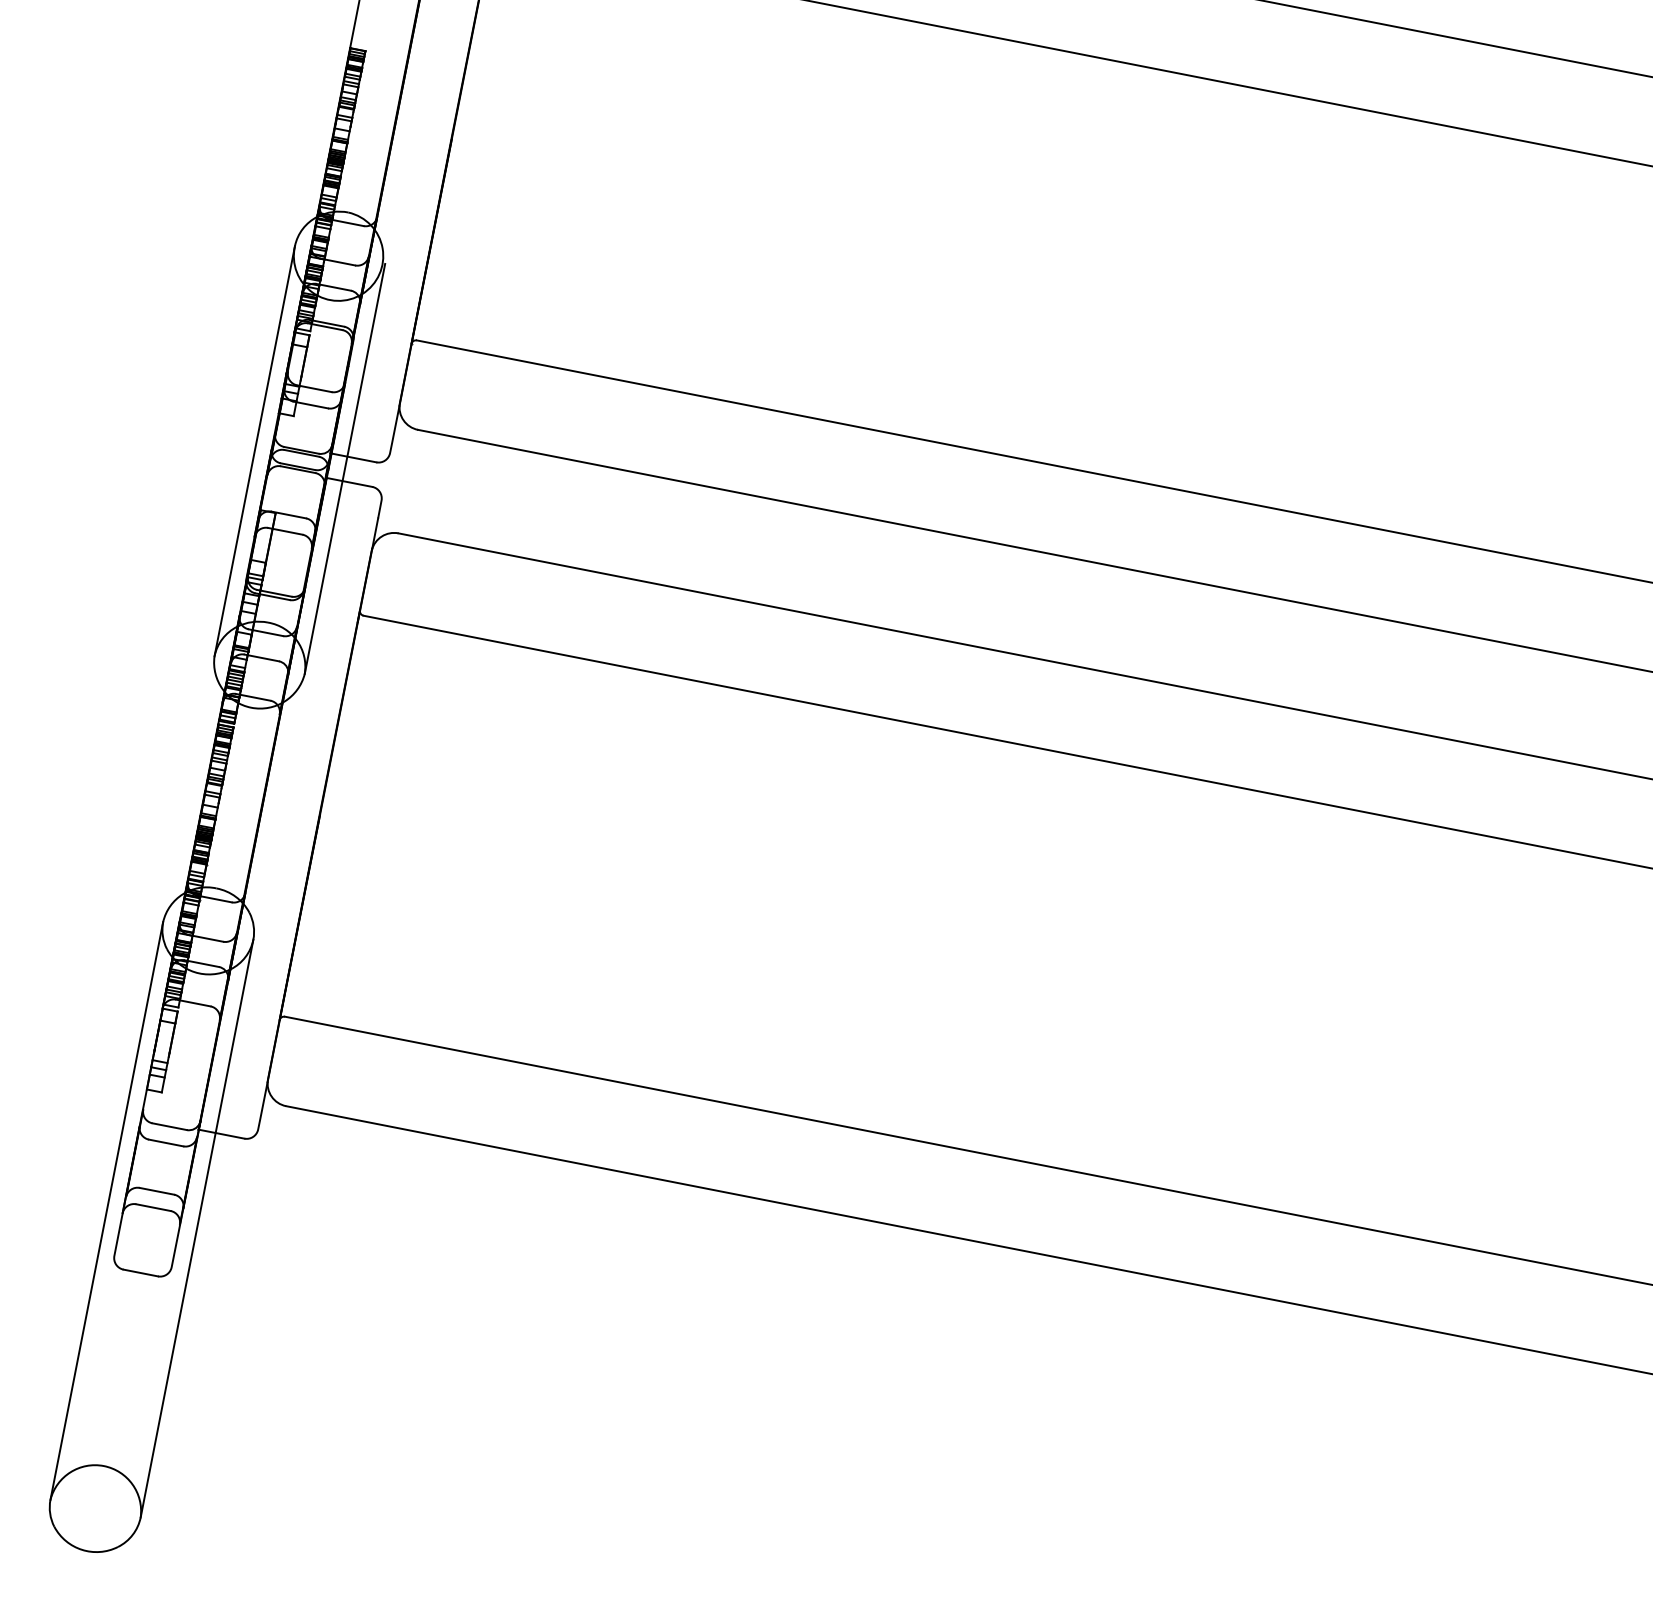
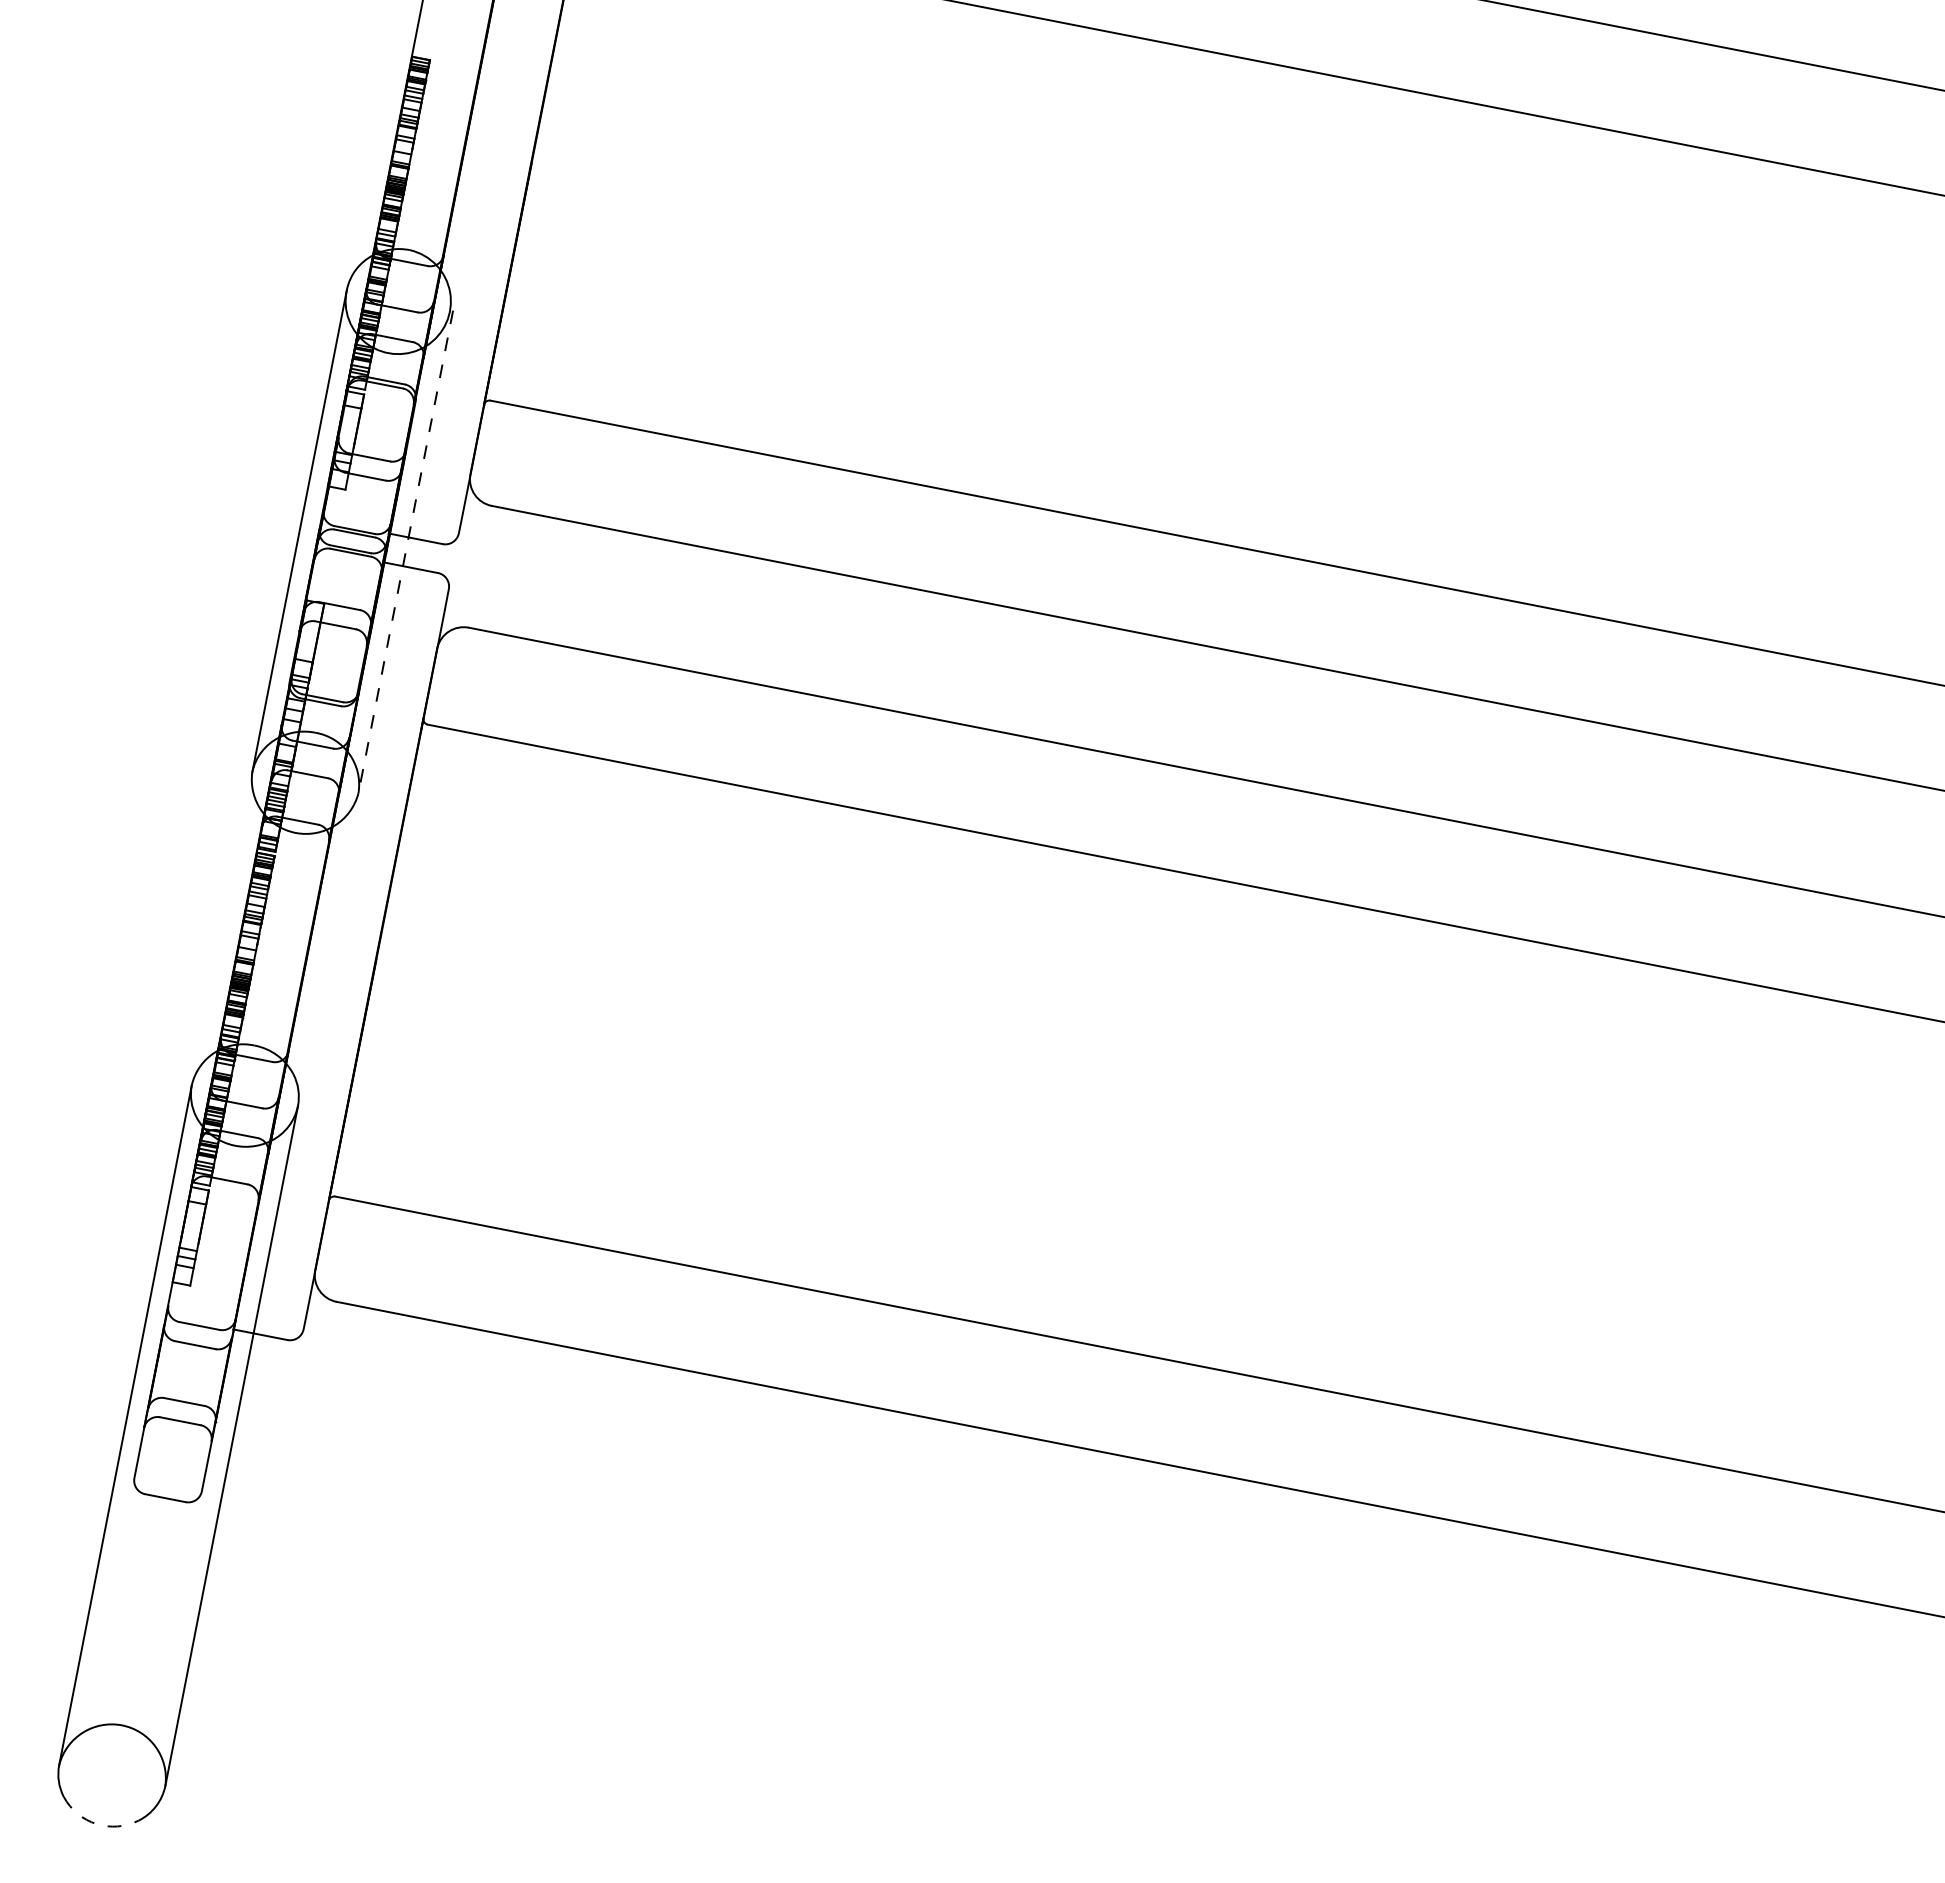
line: (344, 468) -> (405, 551), solid -> dashed
arc: (82, 1550) -> (96, 1824), solid -> dashed

